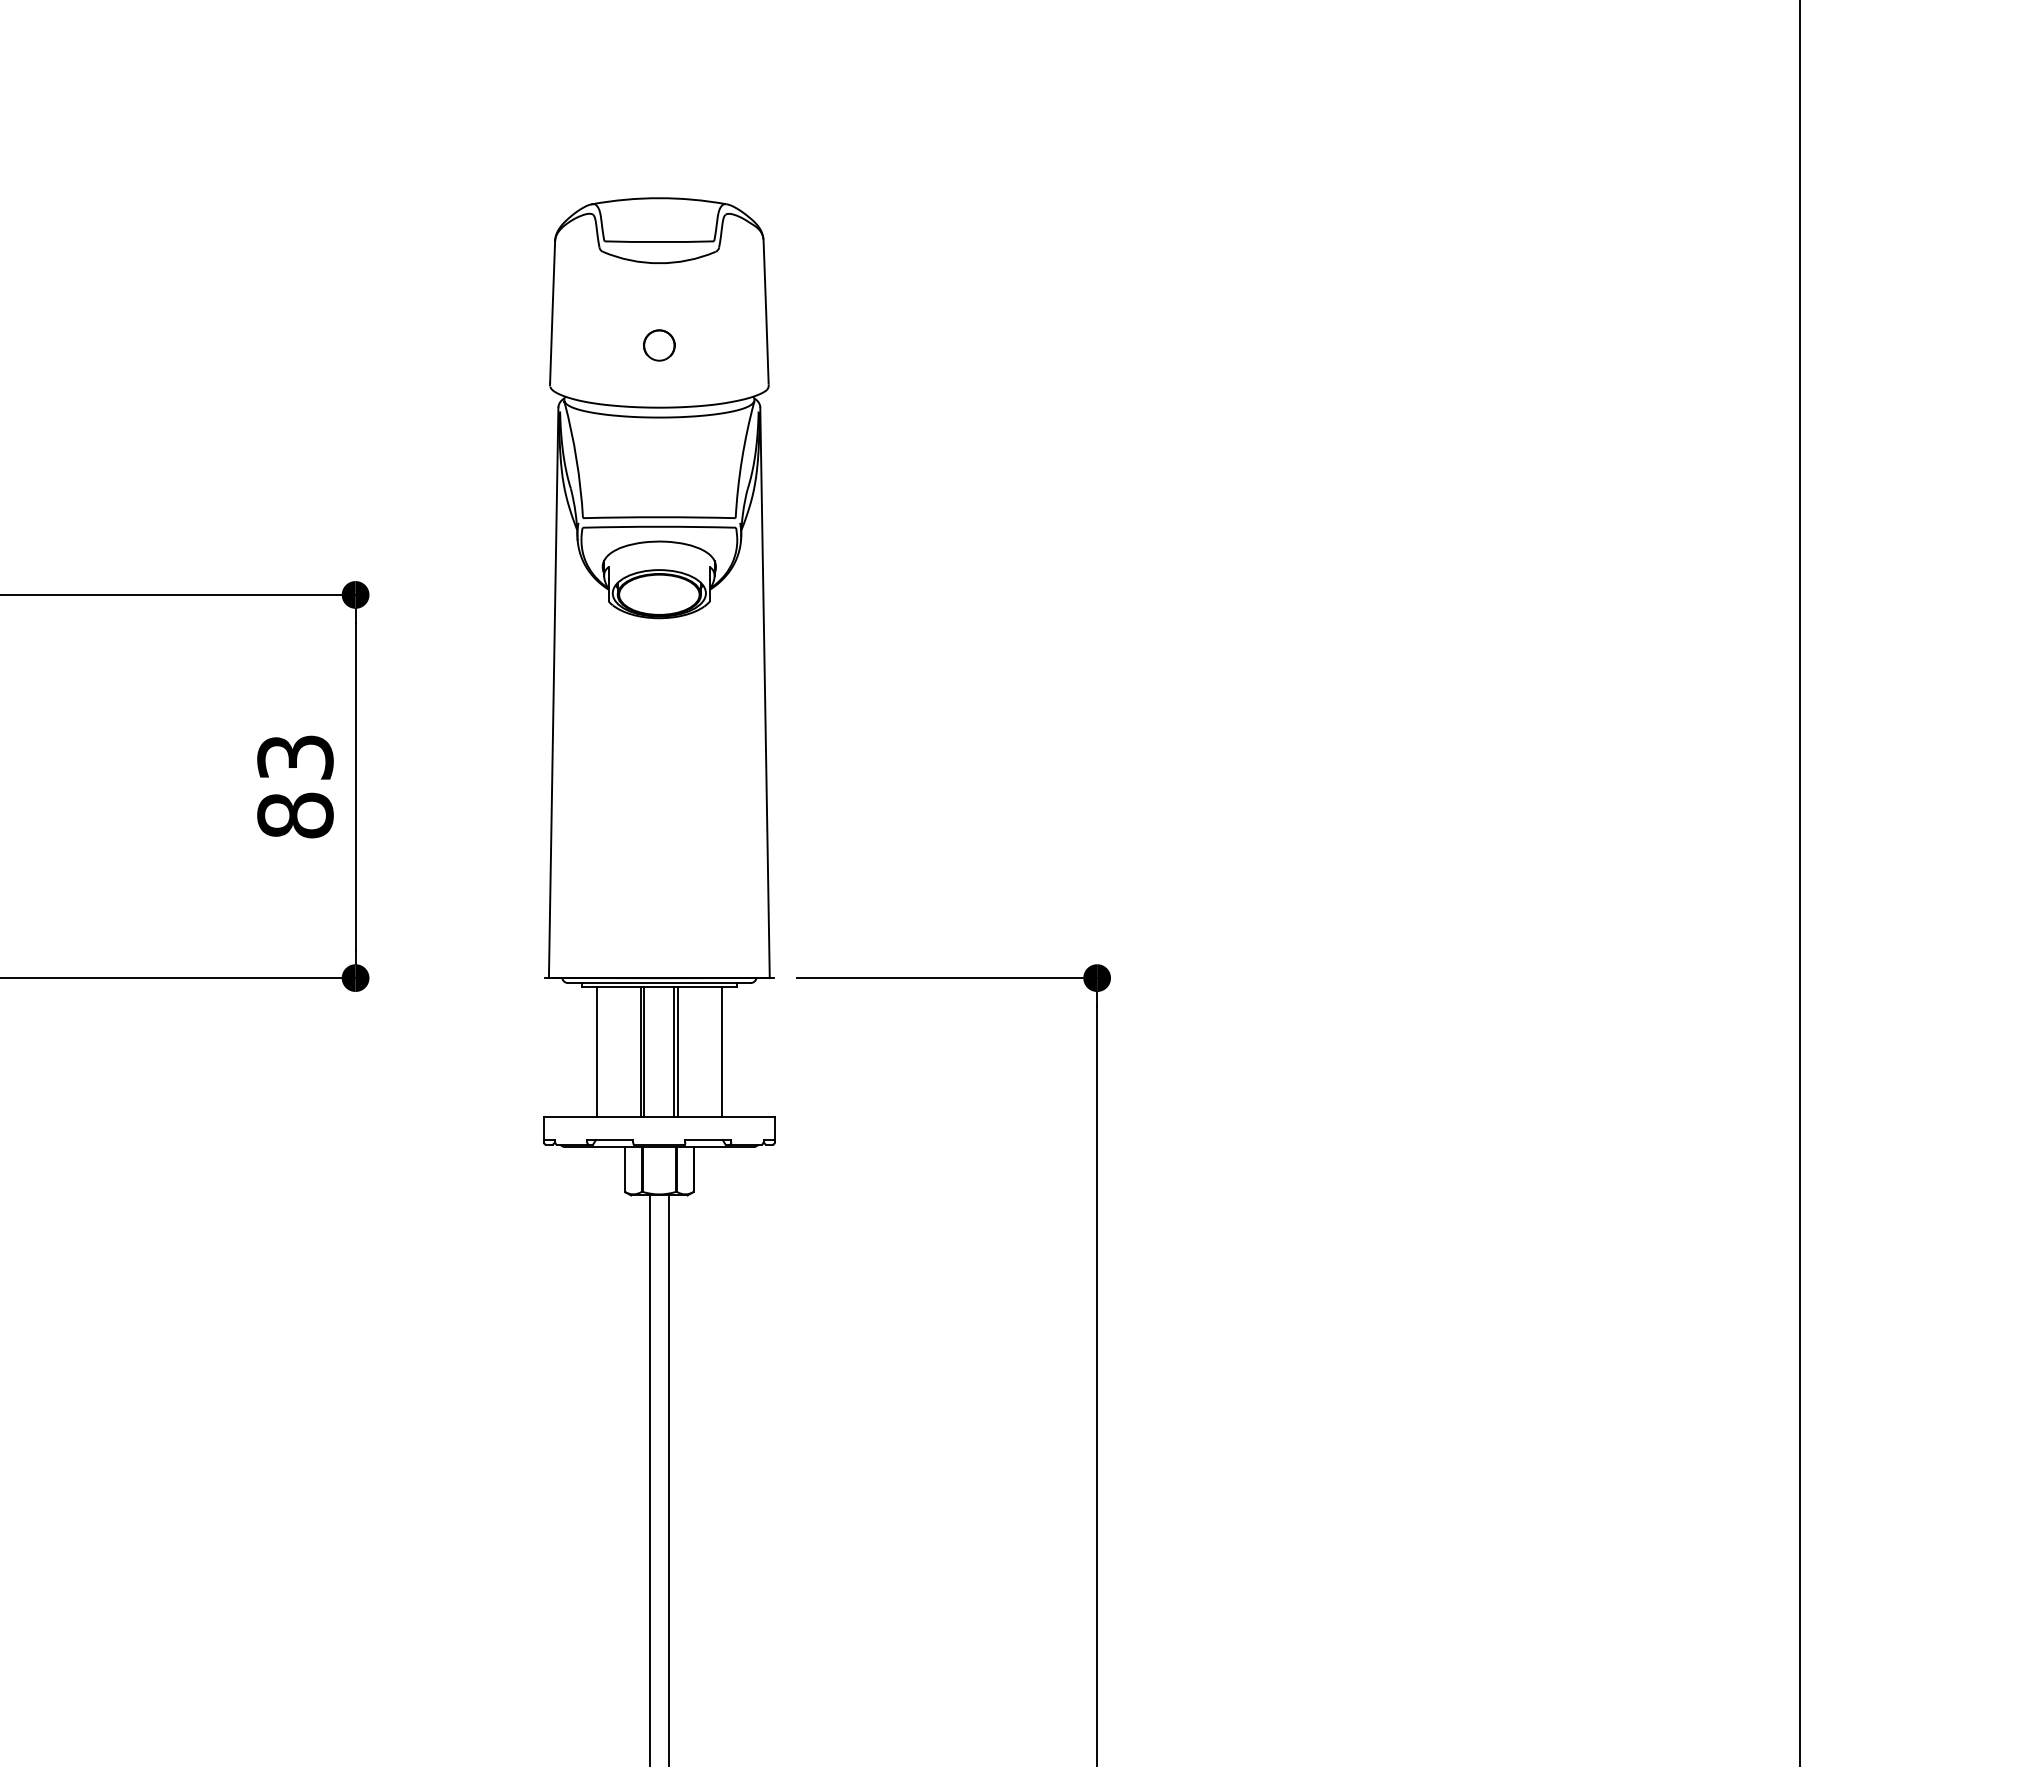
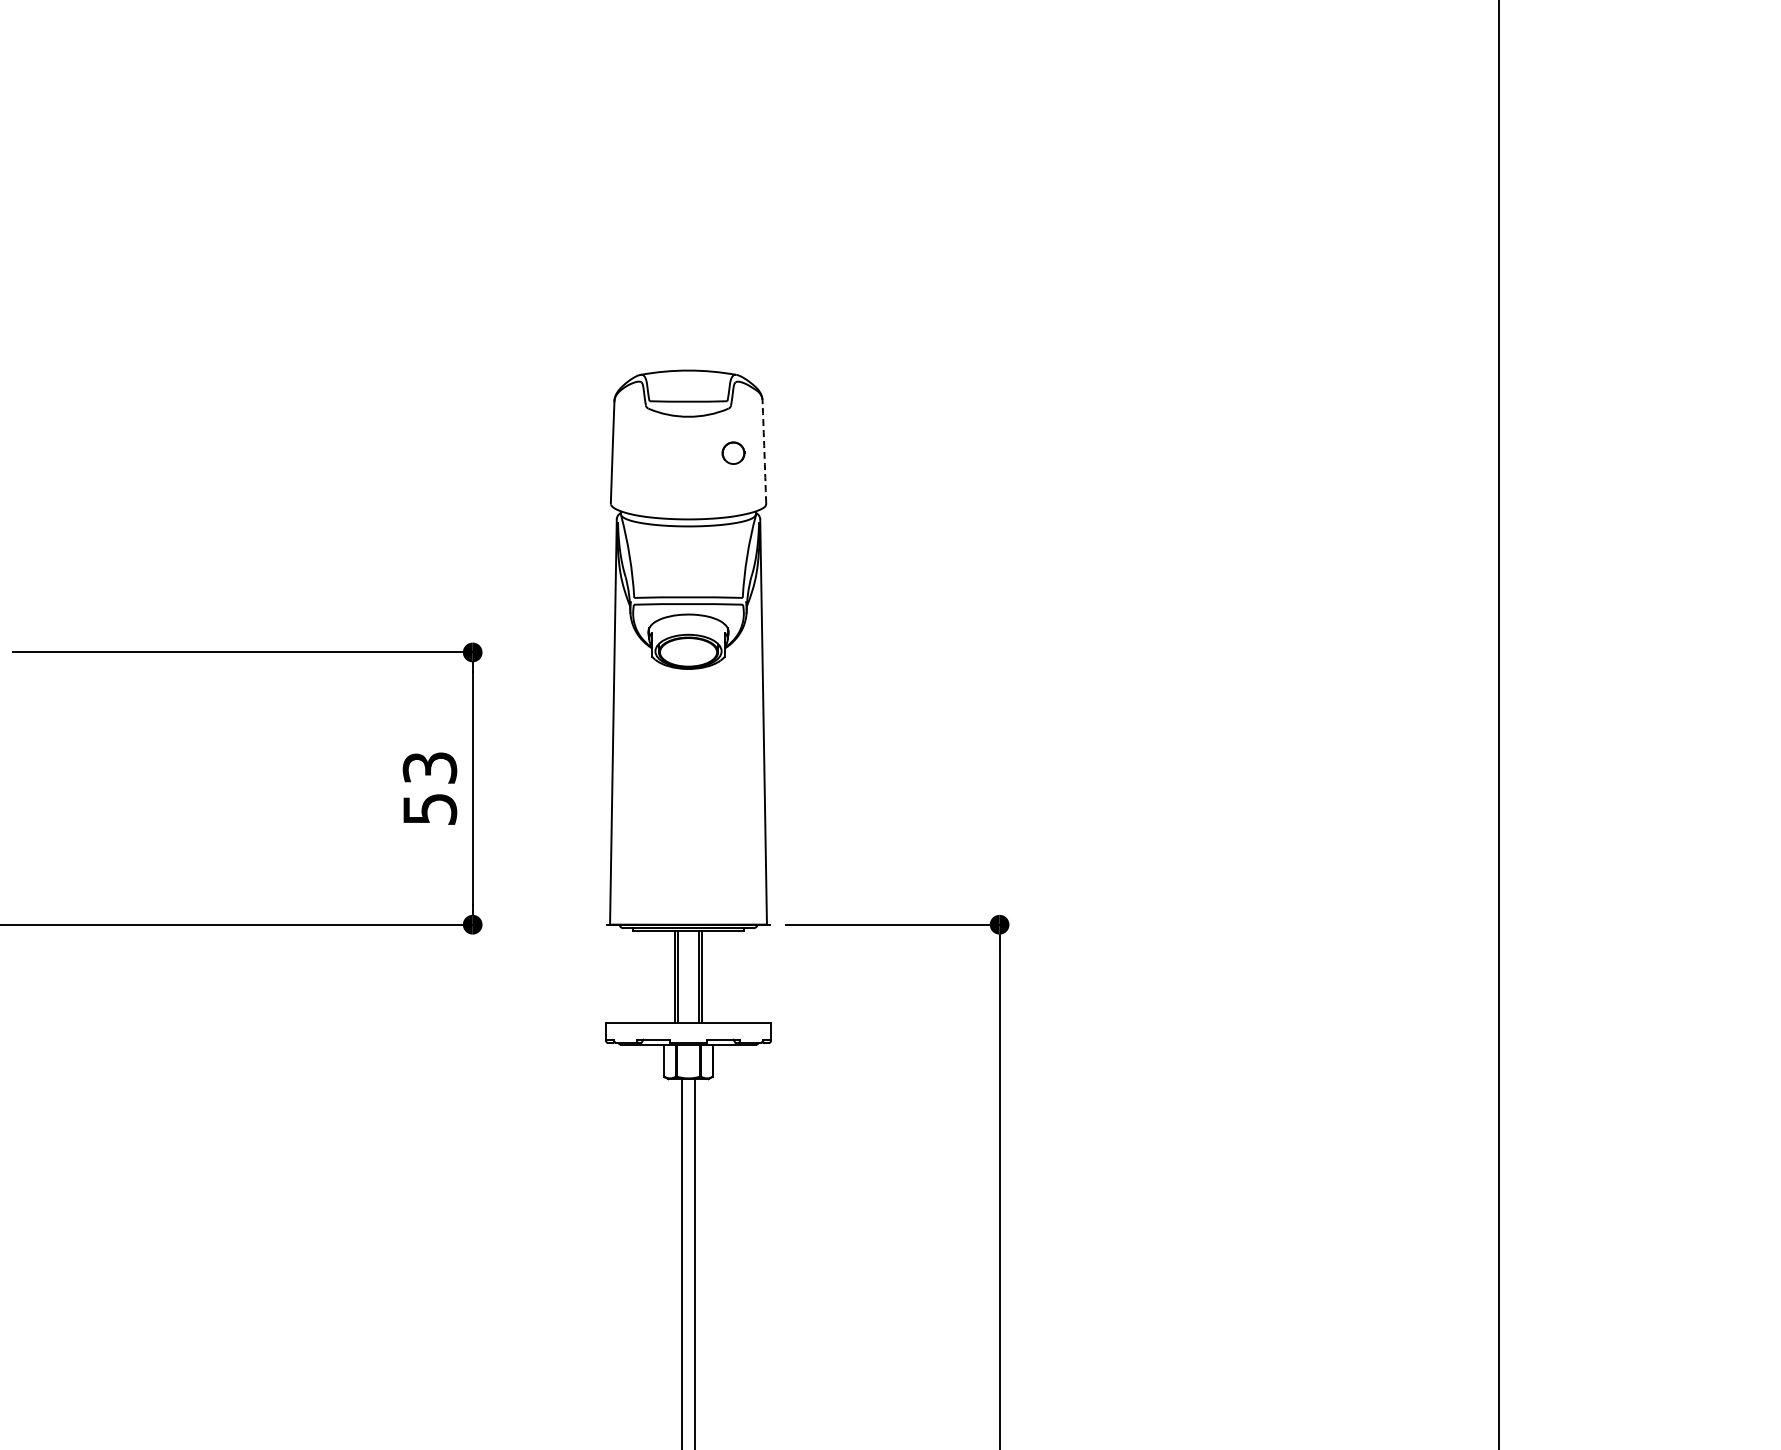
arc: (766, 312) -> (764, 451), solid -> dashed
part: (659, 344) -> (733, 452), moved
text: (294, 815) -> (429, 809), 83 -> 53
line: (597, 1052) -> (644, 977), removed
line: (721, 1052) -> (732, 977), removed

